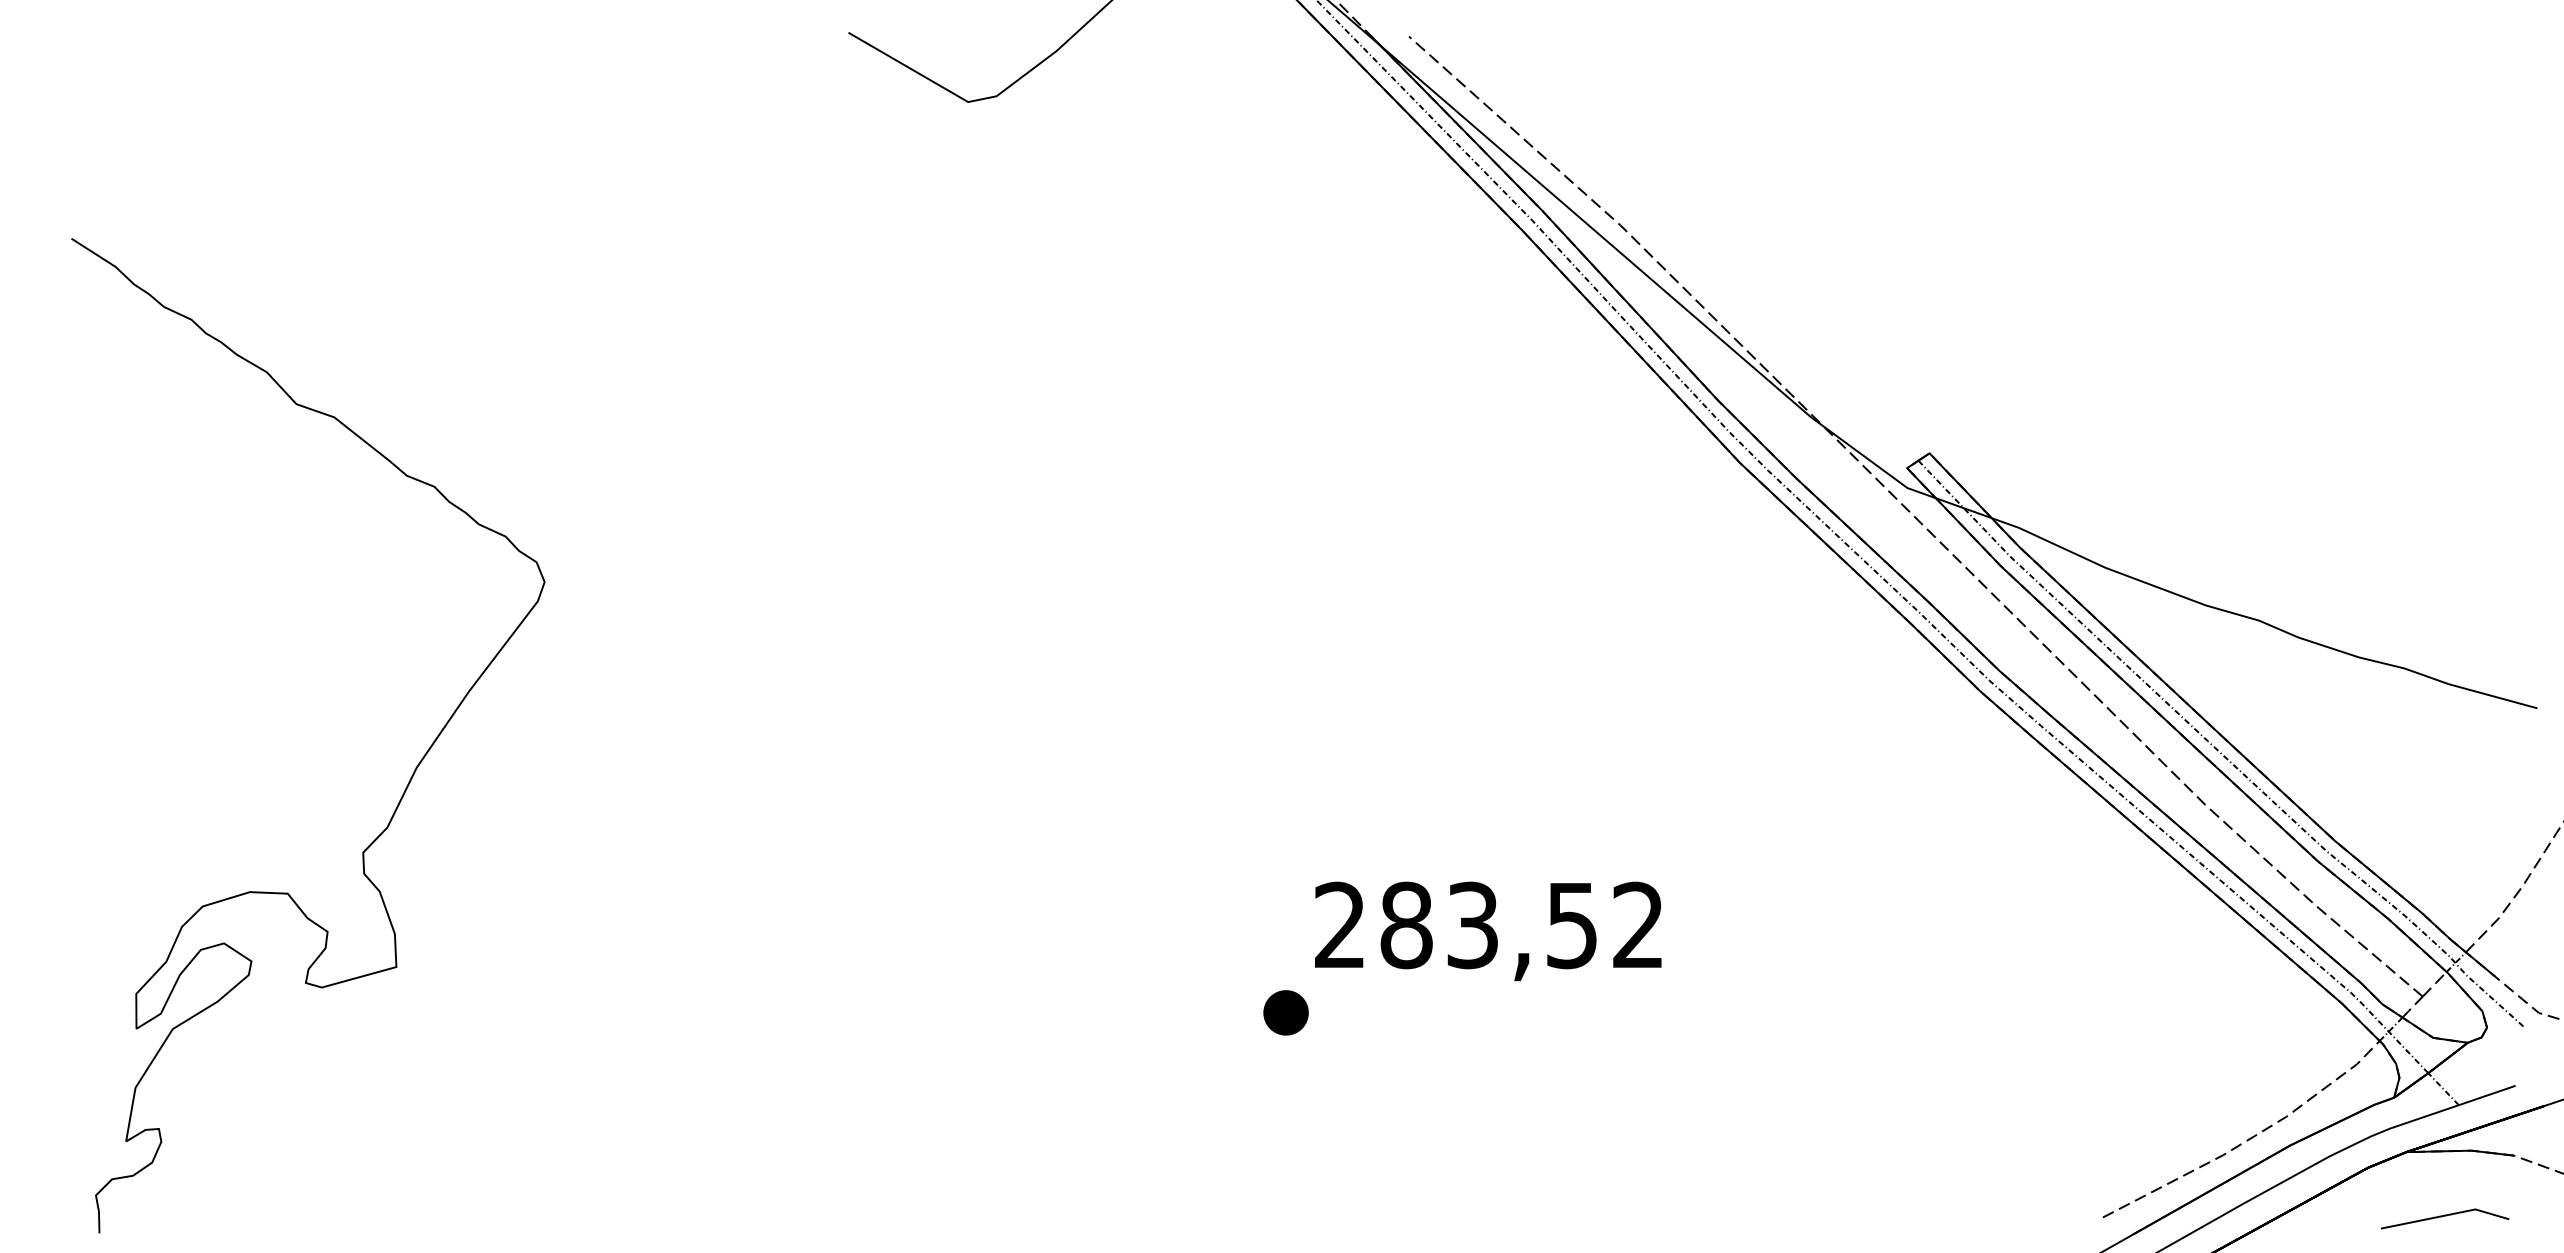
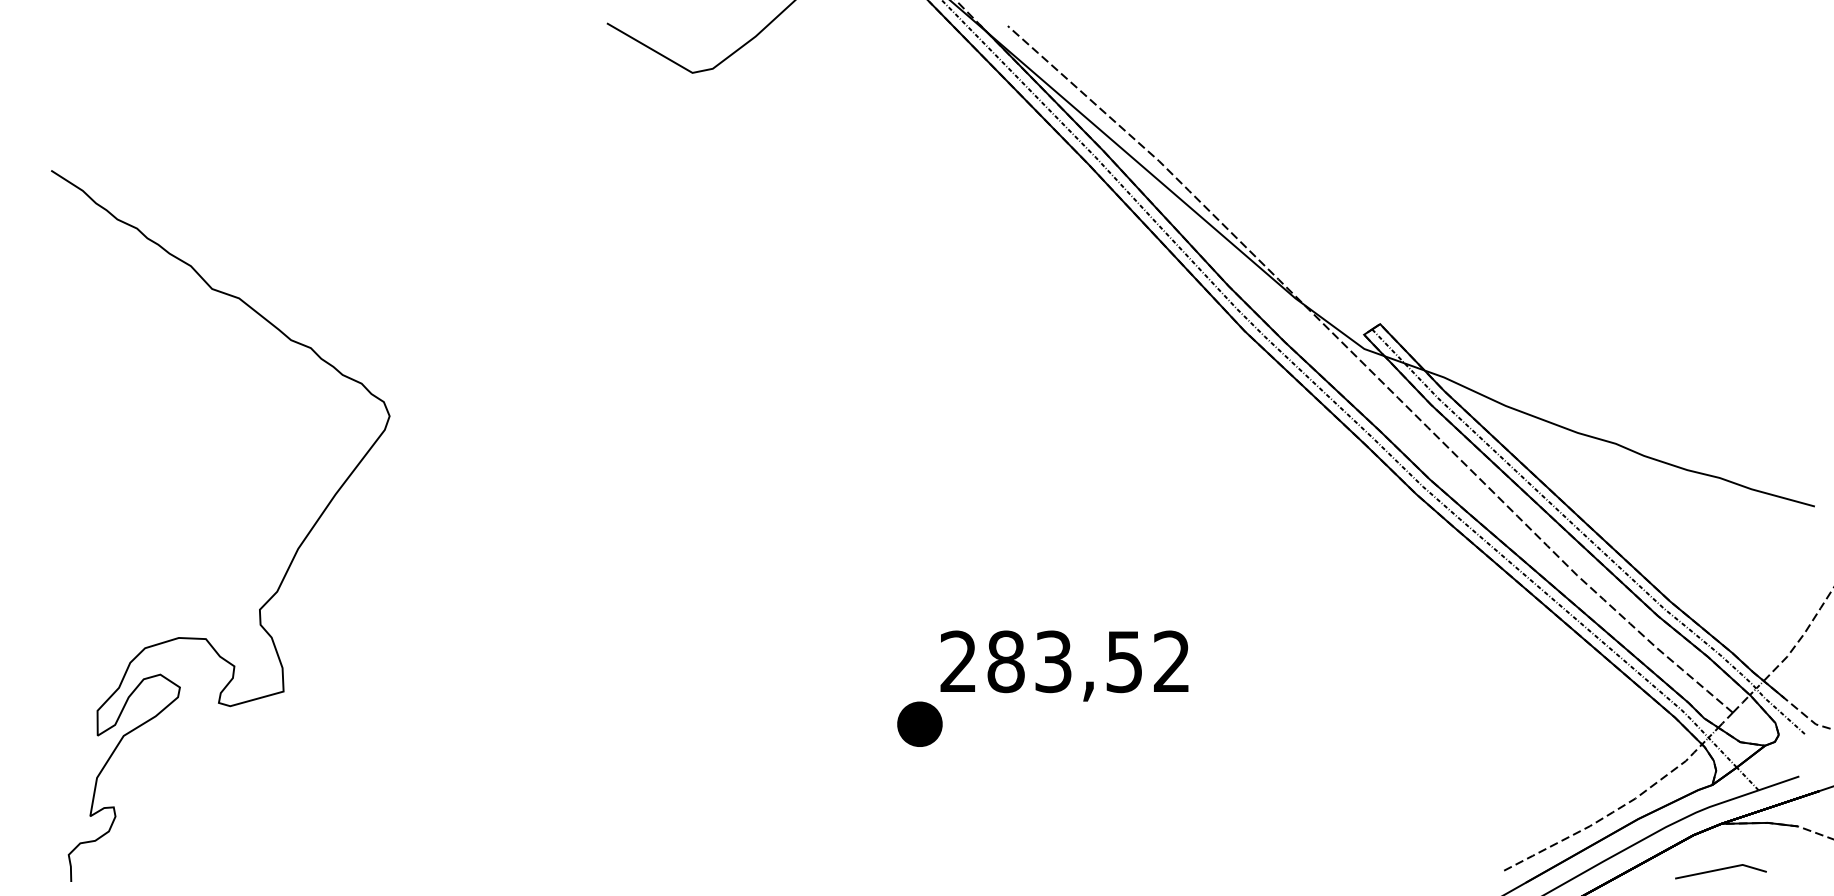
part: (1285, 1012) -> (919, 724), size x1.4
line: (2445, 1216) -> (1721, 869), moved

